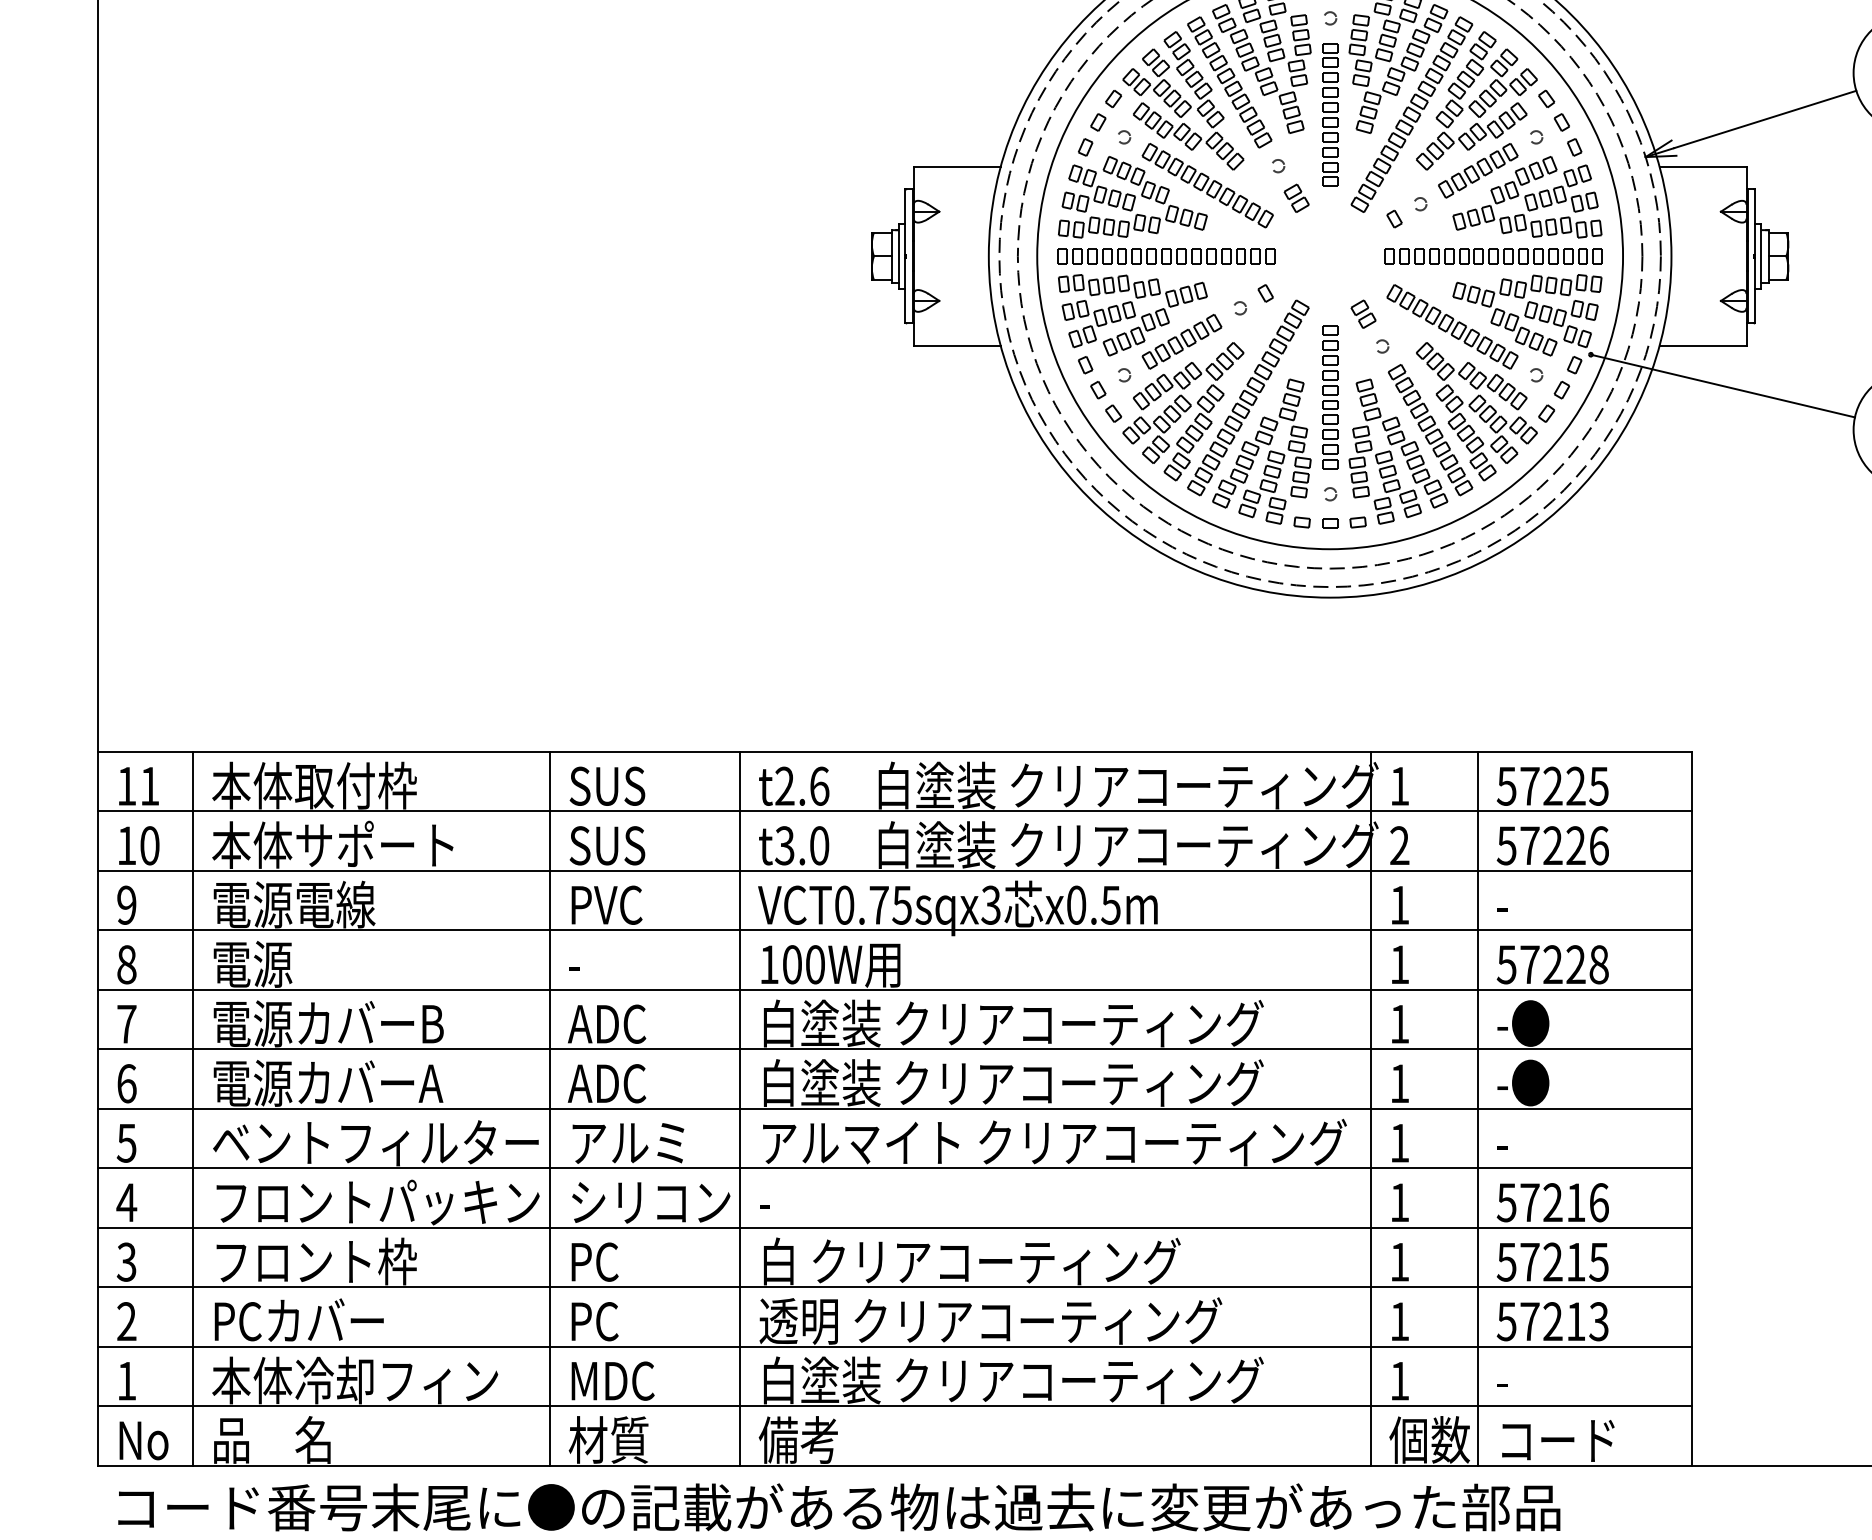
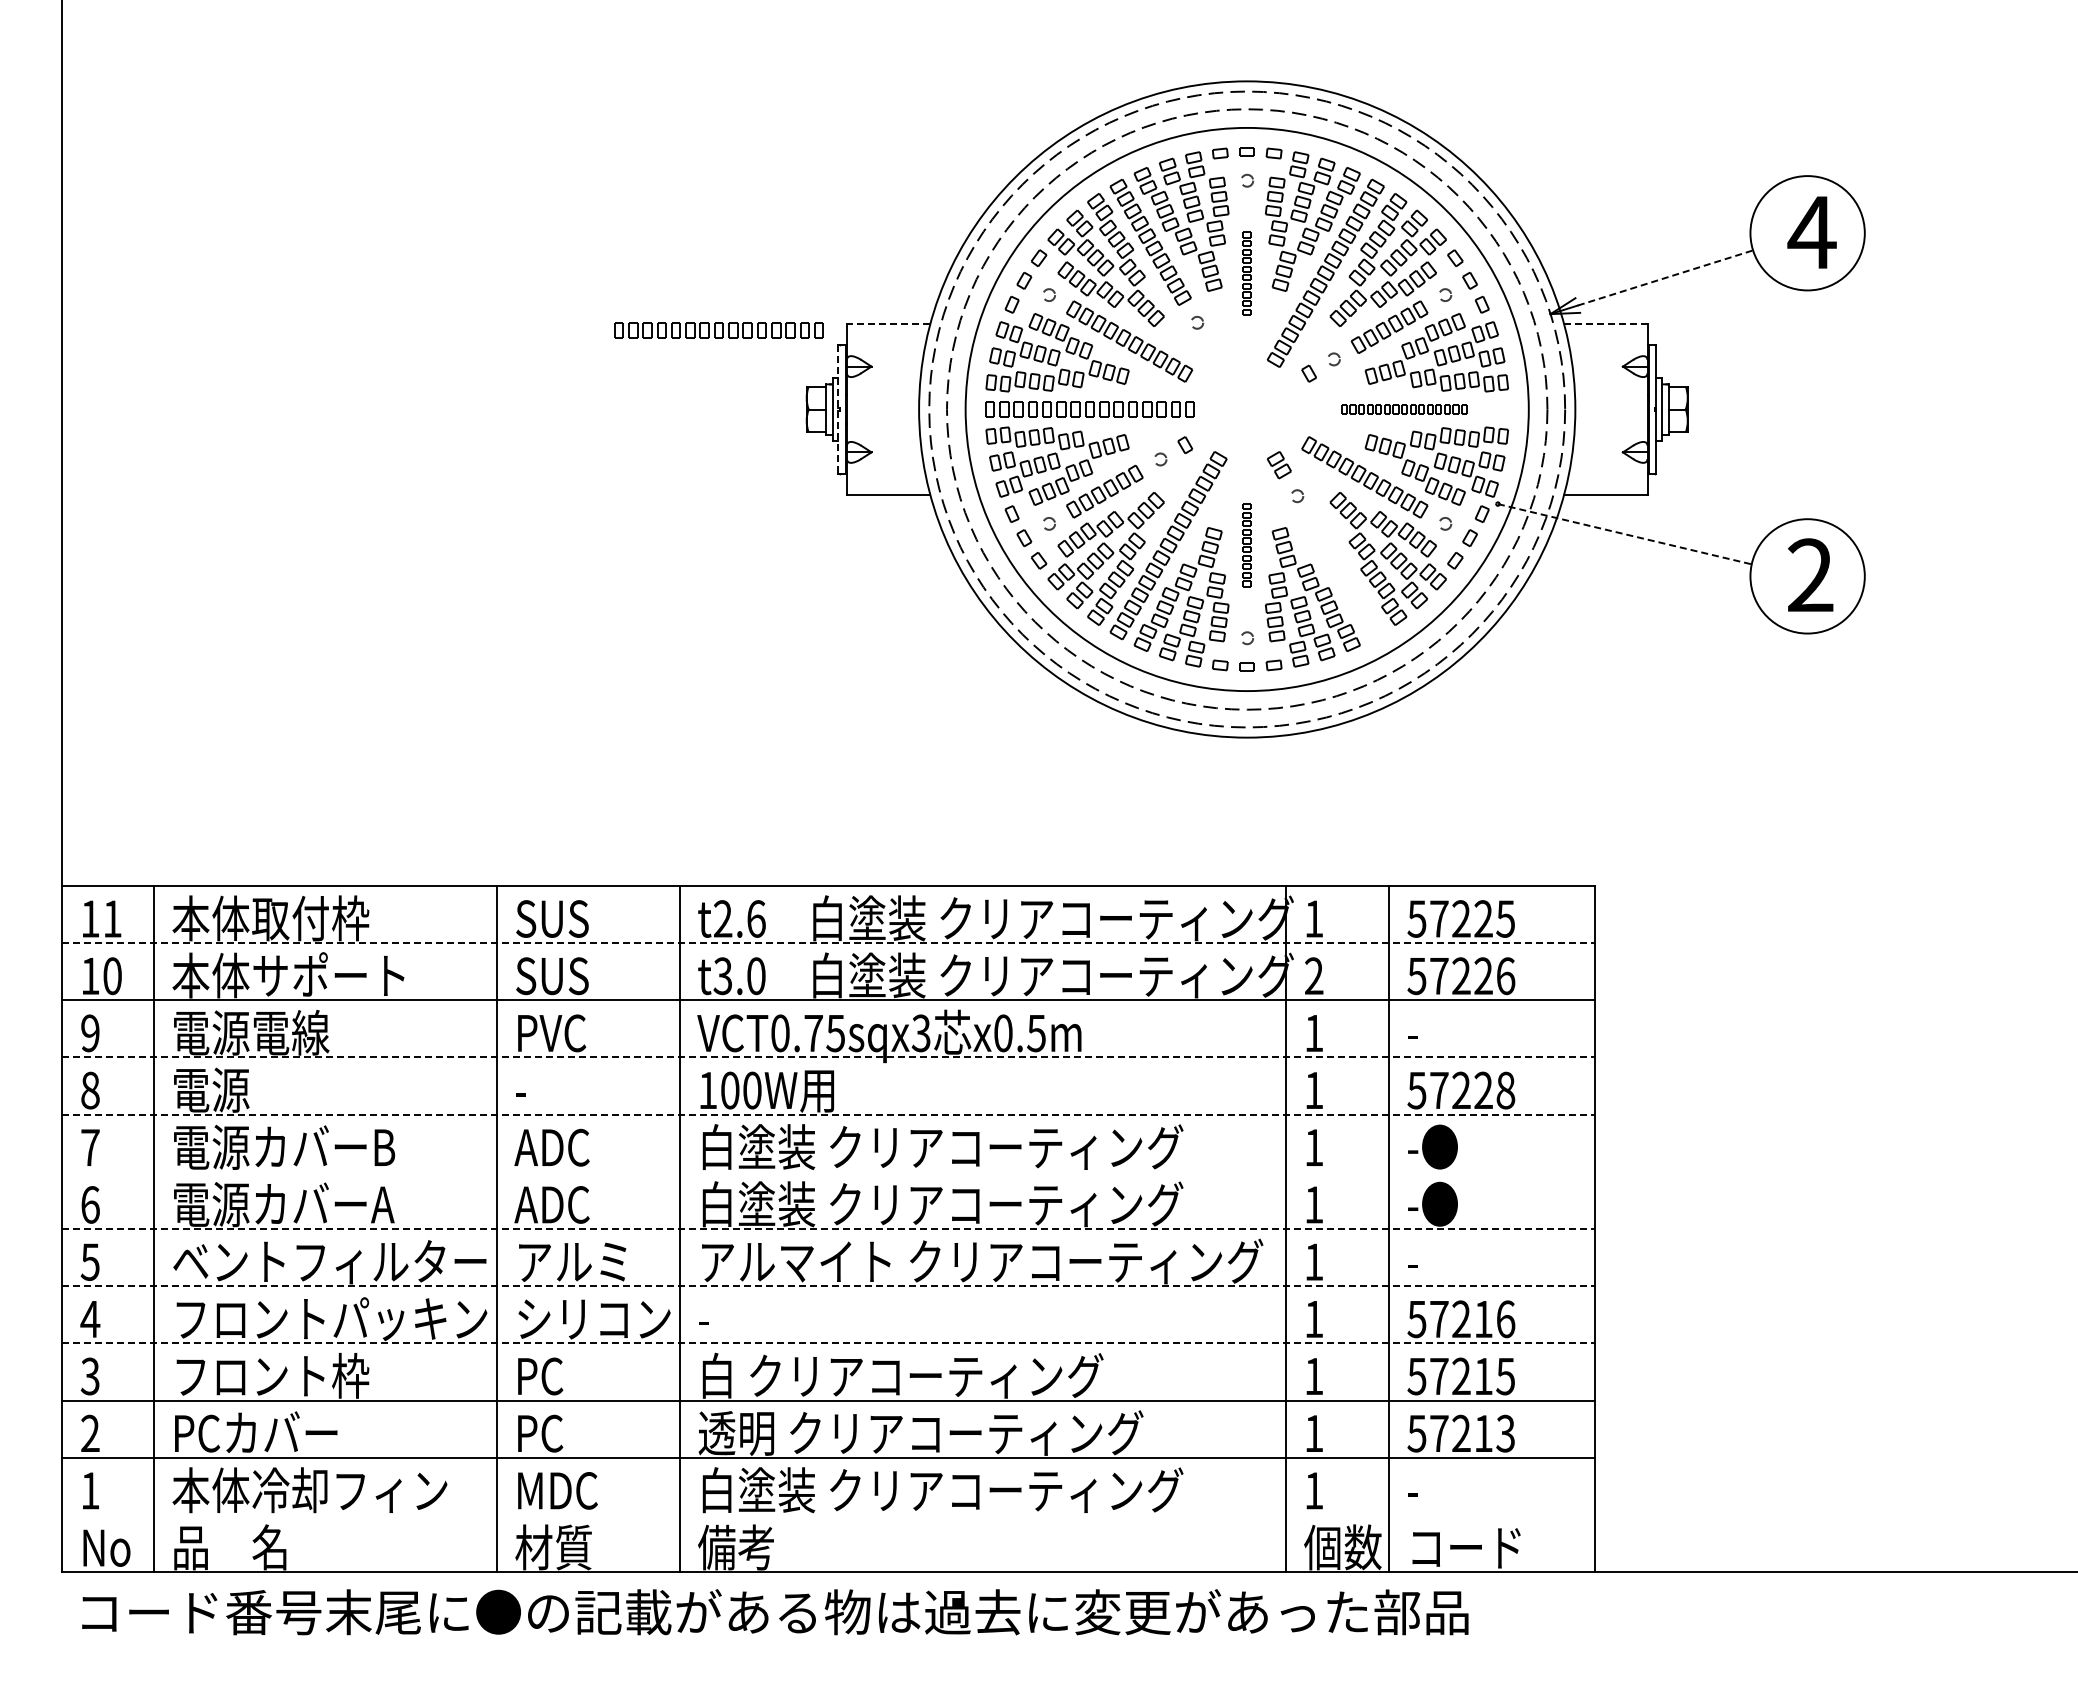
part: (1329, 114) -> (1246, 273), size x0.6
line: (1765, 119) -> (1665, 277), solid -> dashed
line: (957, 166) -> (888, 323), solid -> dashed
line: (1702, 166) -> (1605, 323), solid -> dashed
part: (780, 174) -> (718, 330), added
part: (1296, 198) -> (1214, 353), removed
line: (904, 256) -> (838, 409), solid -> dashed
part: (1493, 256) -> (1404, 409), size x0.6
line: (1723, 386) -> (1625, 534), solid -> dashed
part: (1329, 397) -> (1246, 545), size x0.6
part: (1430, 430) -> (1343, 576), removed
line: (895, 811) -> (829, 943), solid -> dashed
line: (895, 930) -> (829, 1057), solid -> dashed
line: (895, 989) -> (829, 1114), solid -> dashed
line: (894, 1048) -> (828, 1171), removed
line: (895, 1108) -> (829, 1228), solid -> dashed
line: (895, 1168) -> (829, 1286), solid -> dashed
line: (895, 1227) -> (829, 1343), solid -> dashed
line: (894, 1405) -> (828, 1514), removed

